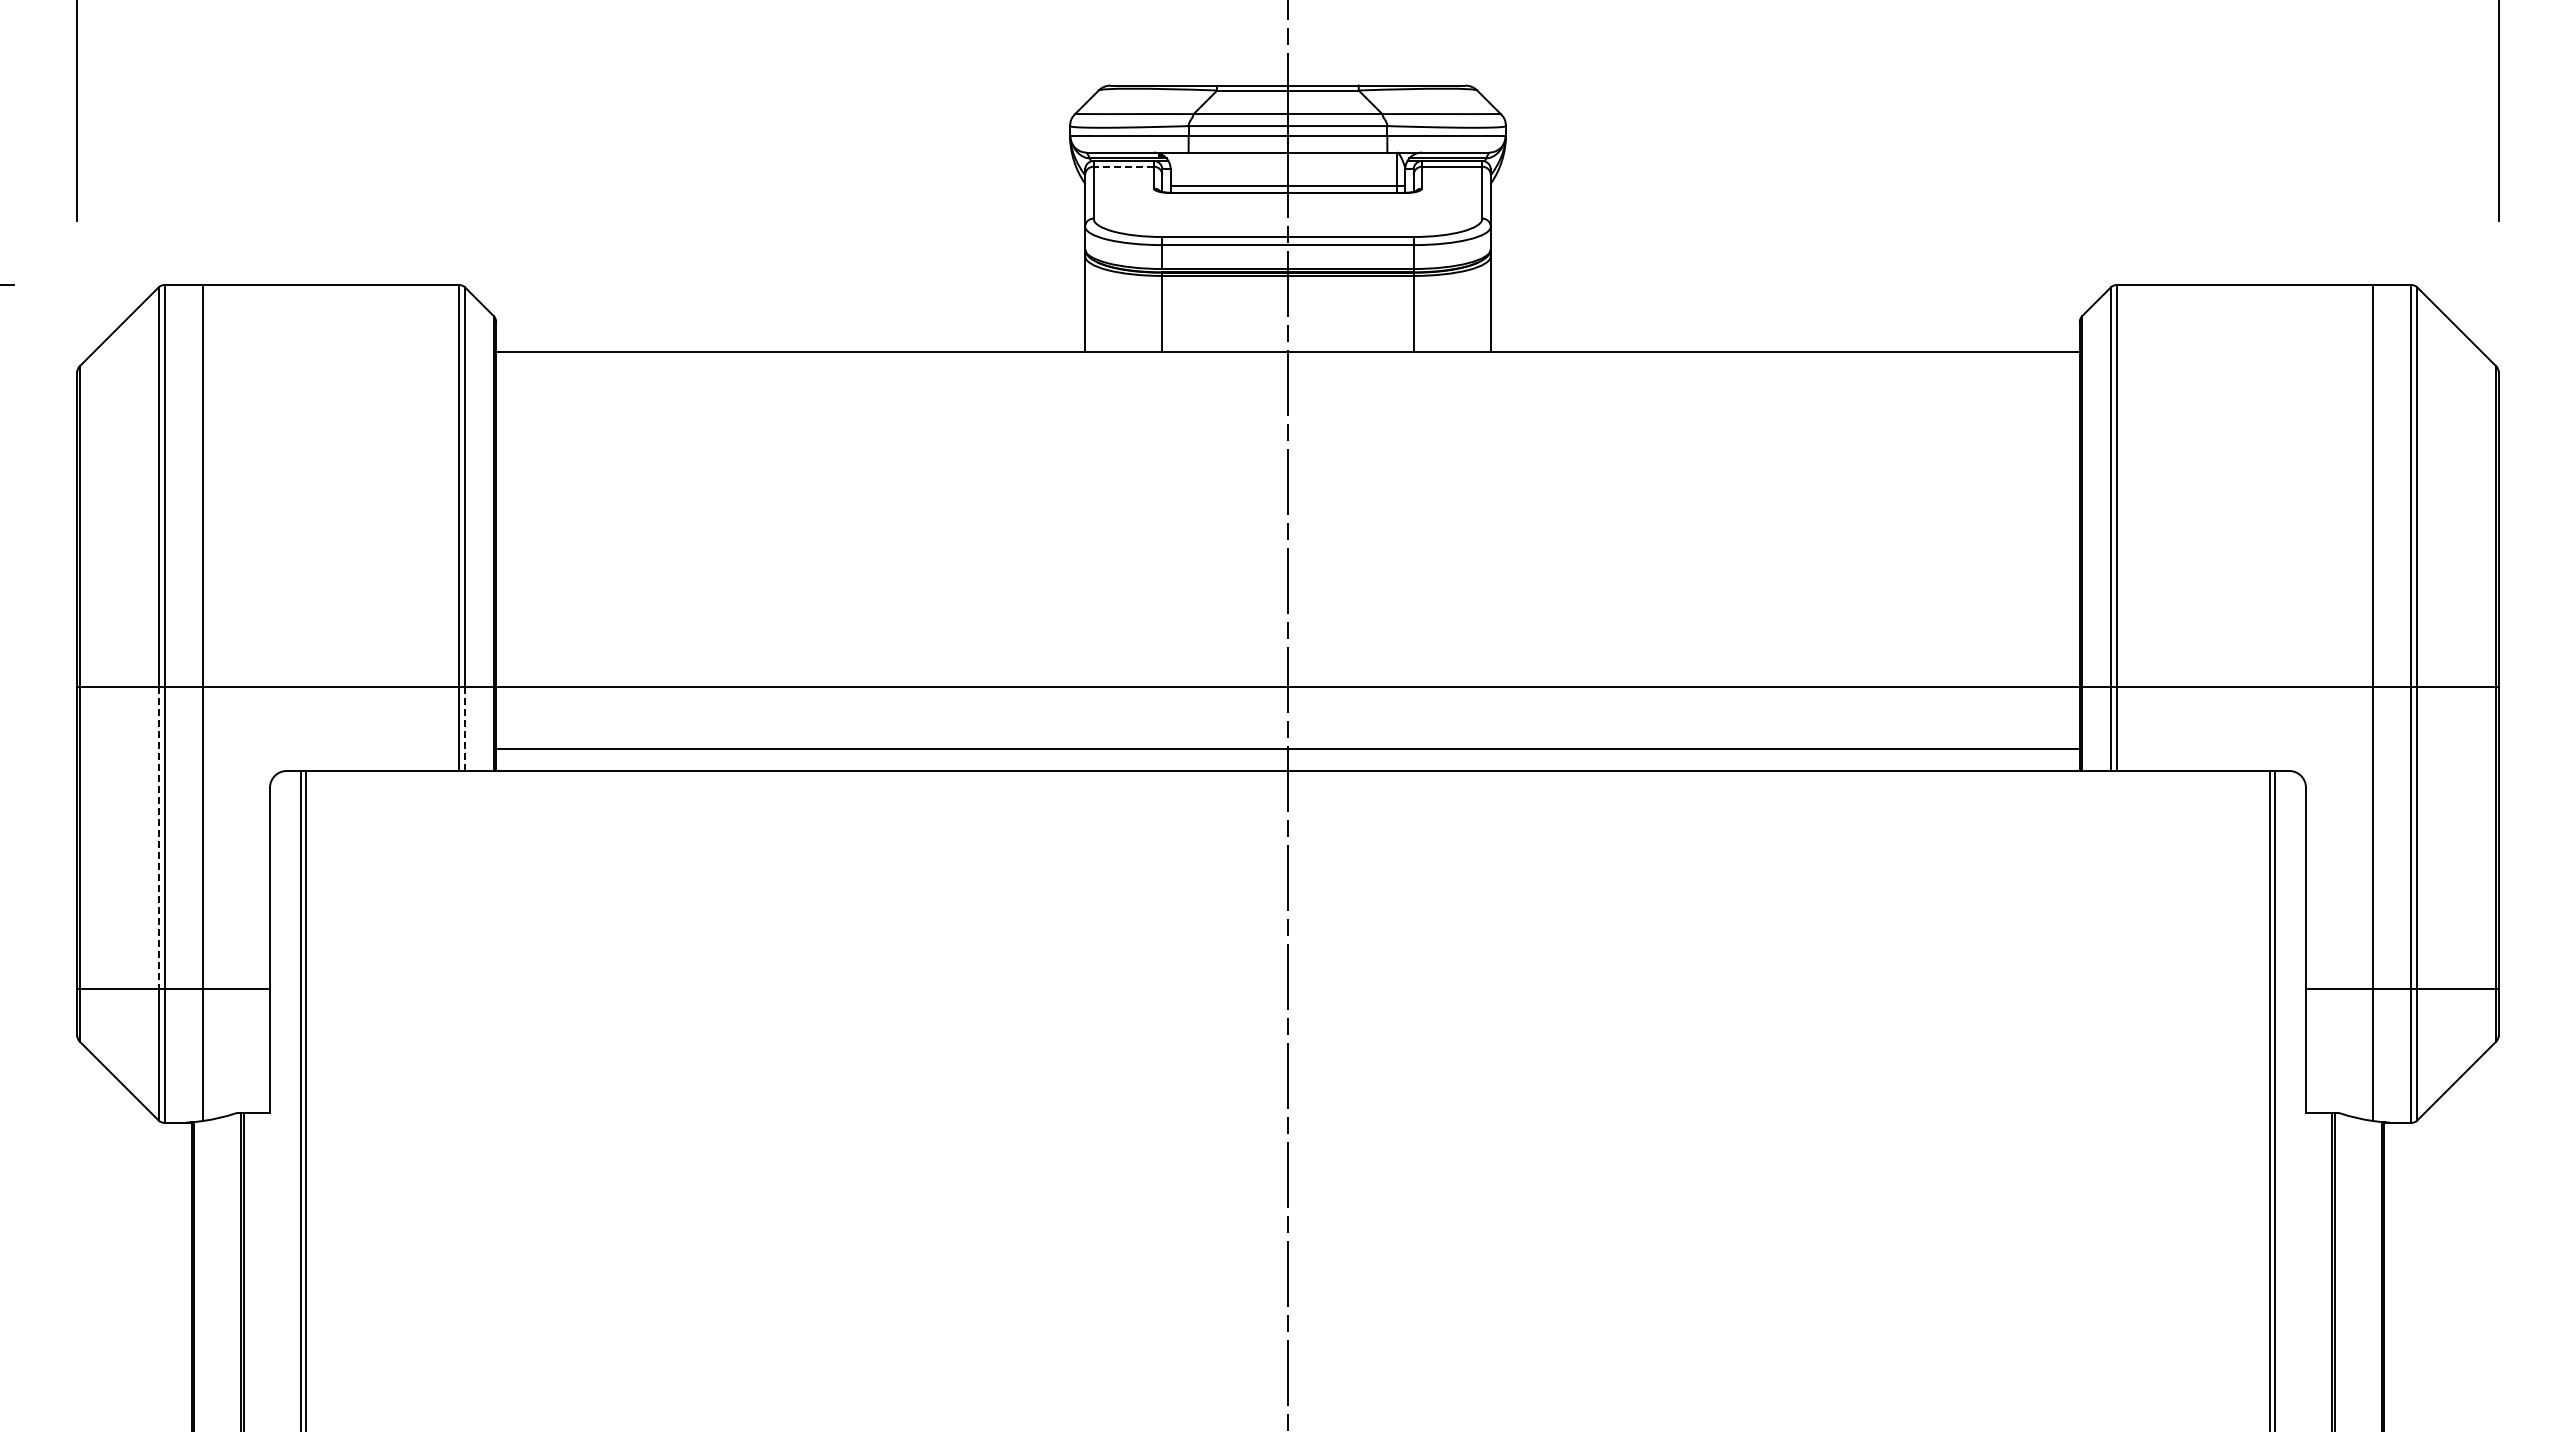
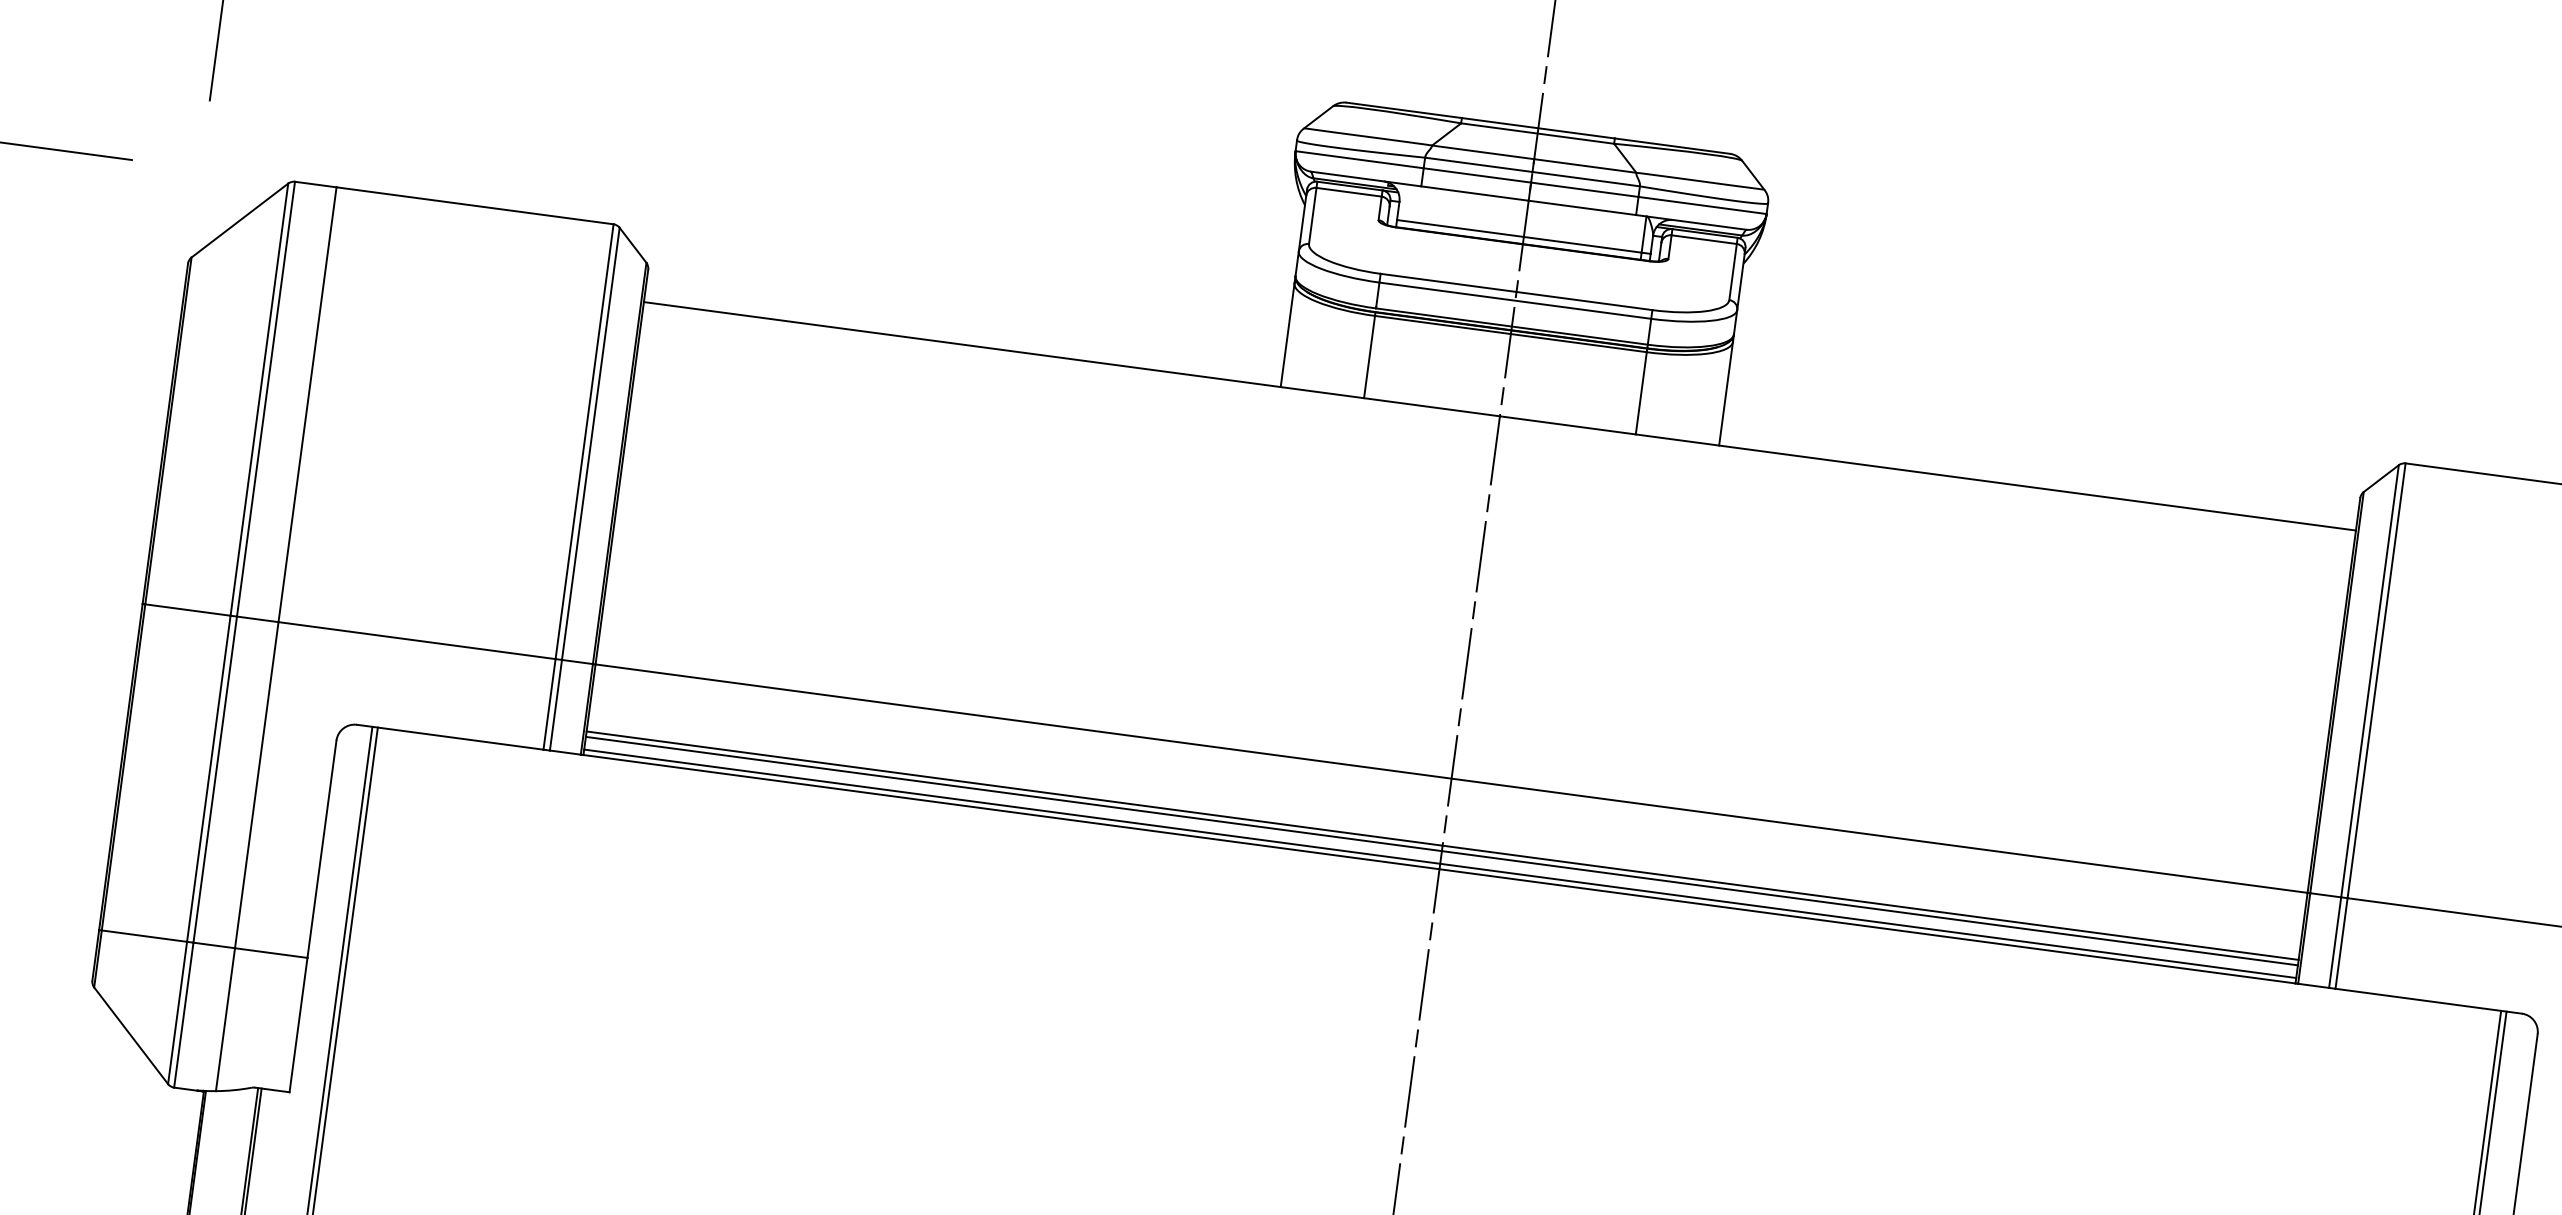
line: (1123, 166) -> (1348, 191), dashed -> solid
line: (465, 729) -> (556, 705), dashed -> solid
line: (1287, 754) -> (1441, 851), added
line: (1287, 765) -> (1439, 863), added
line: (158, 838) -> (208, 779), dashed -> solid

